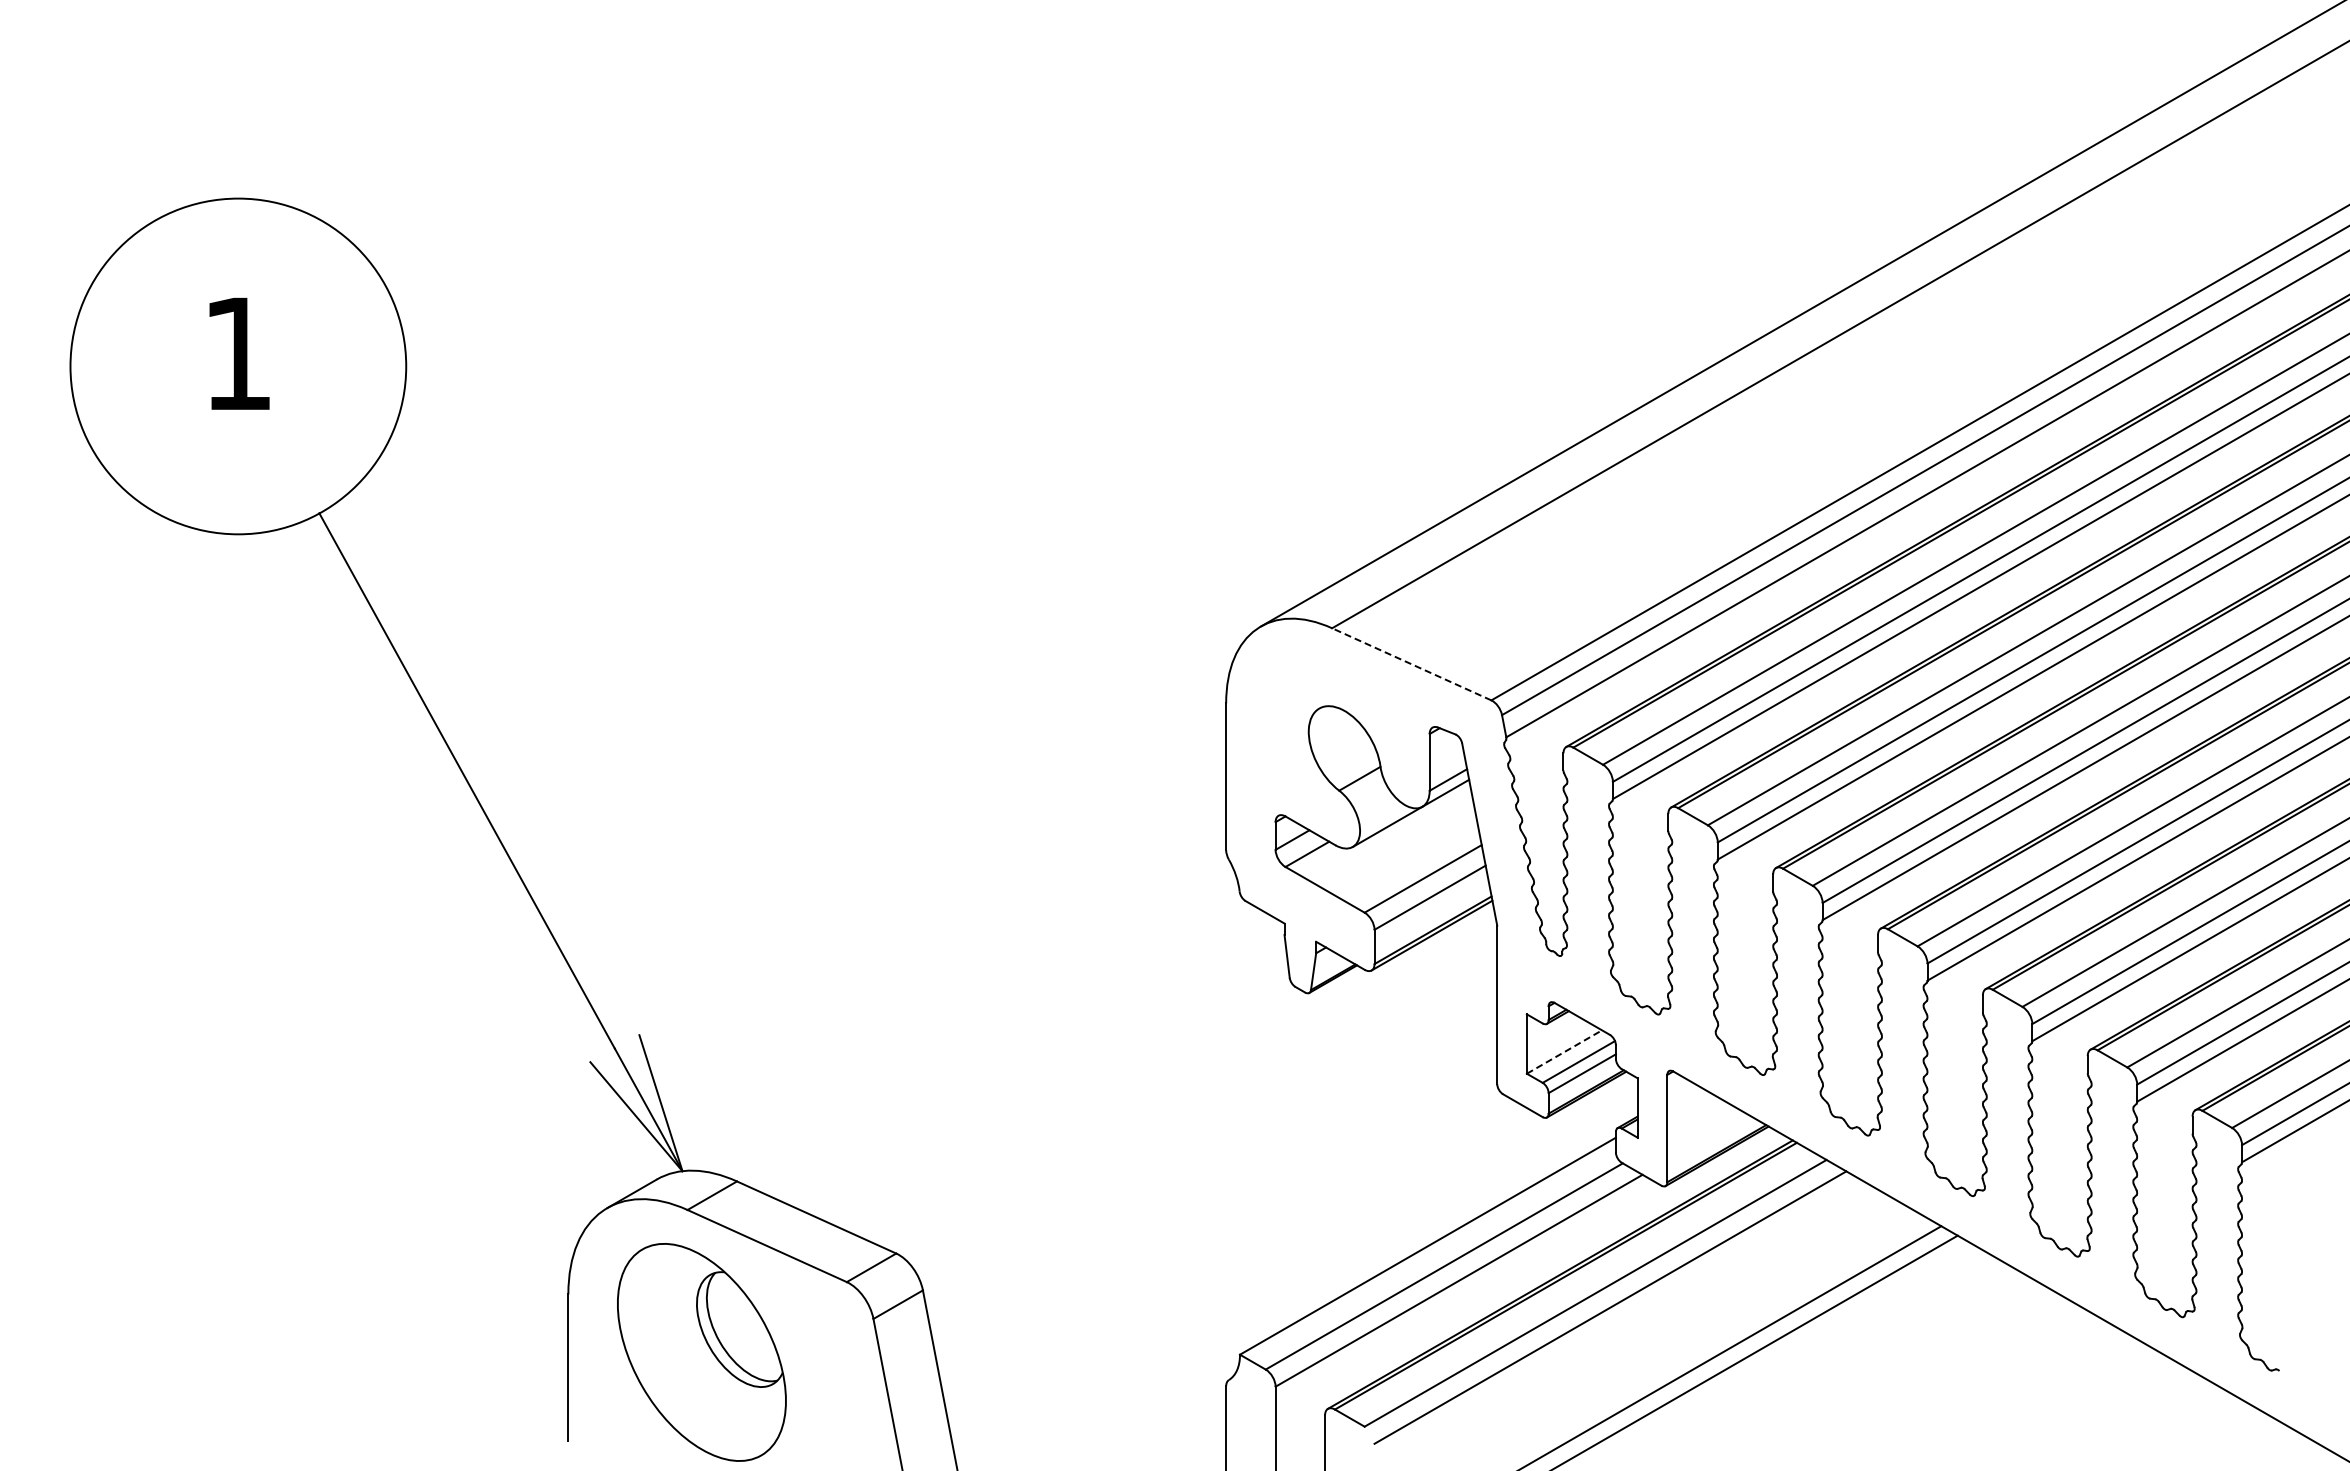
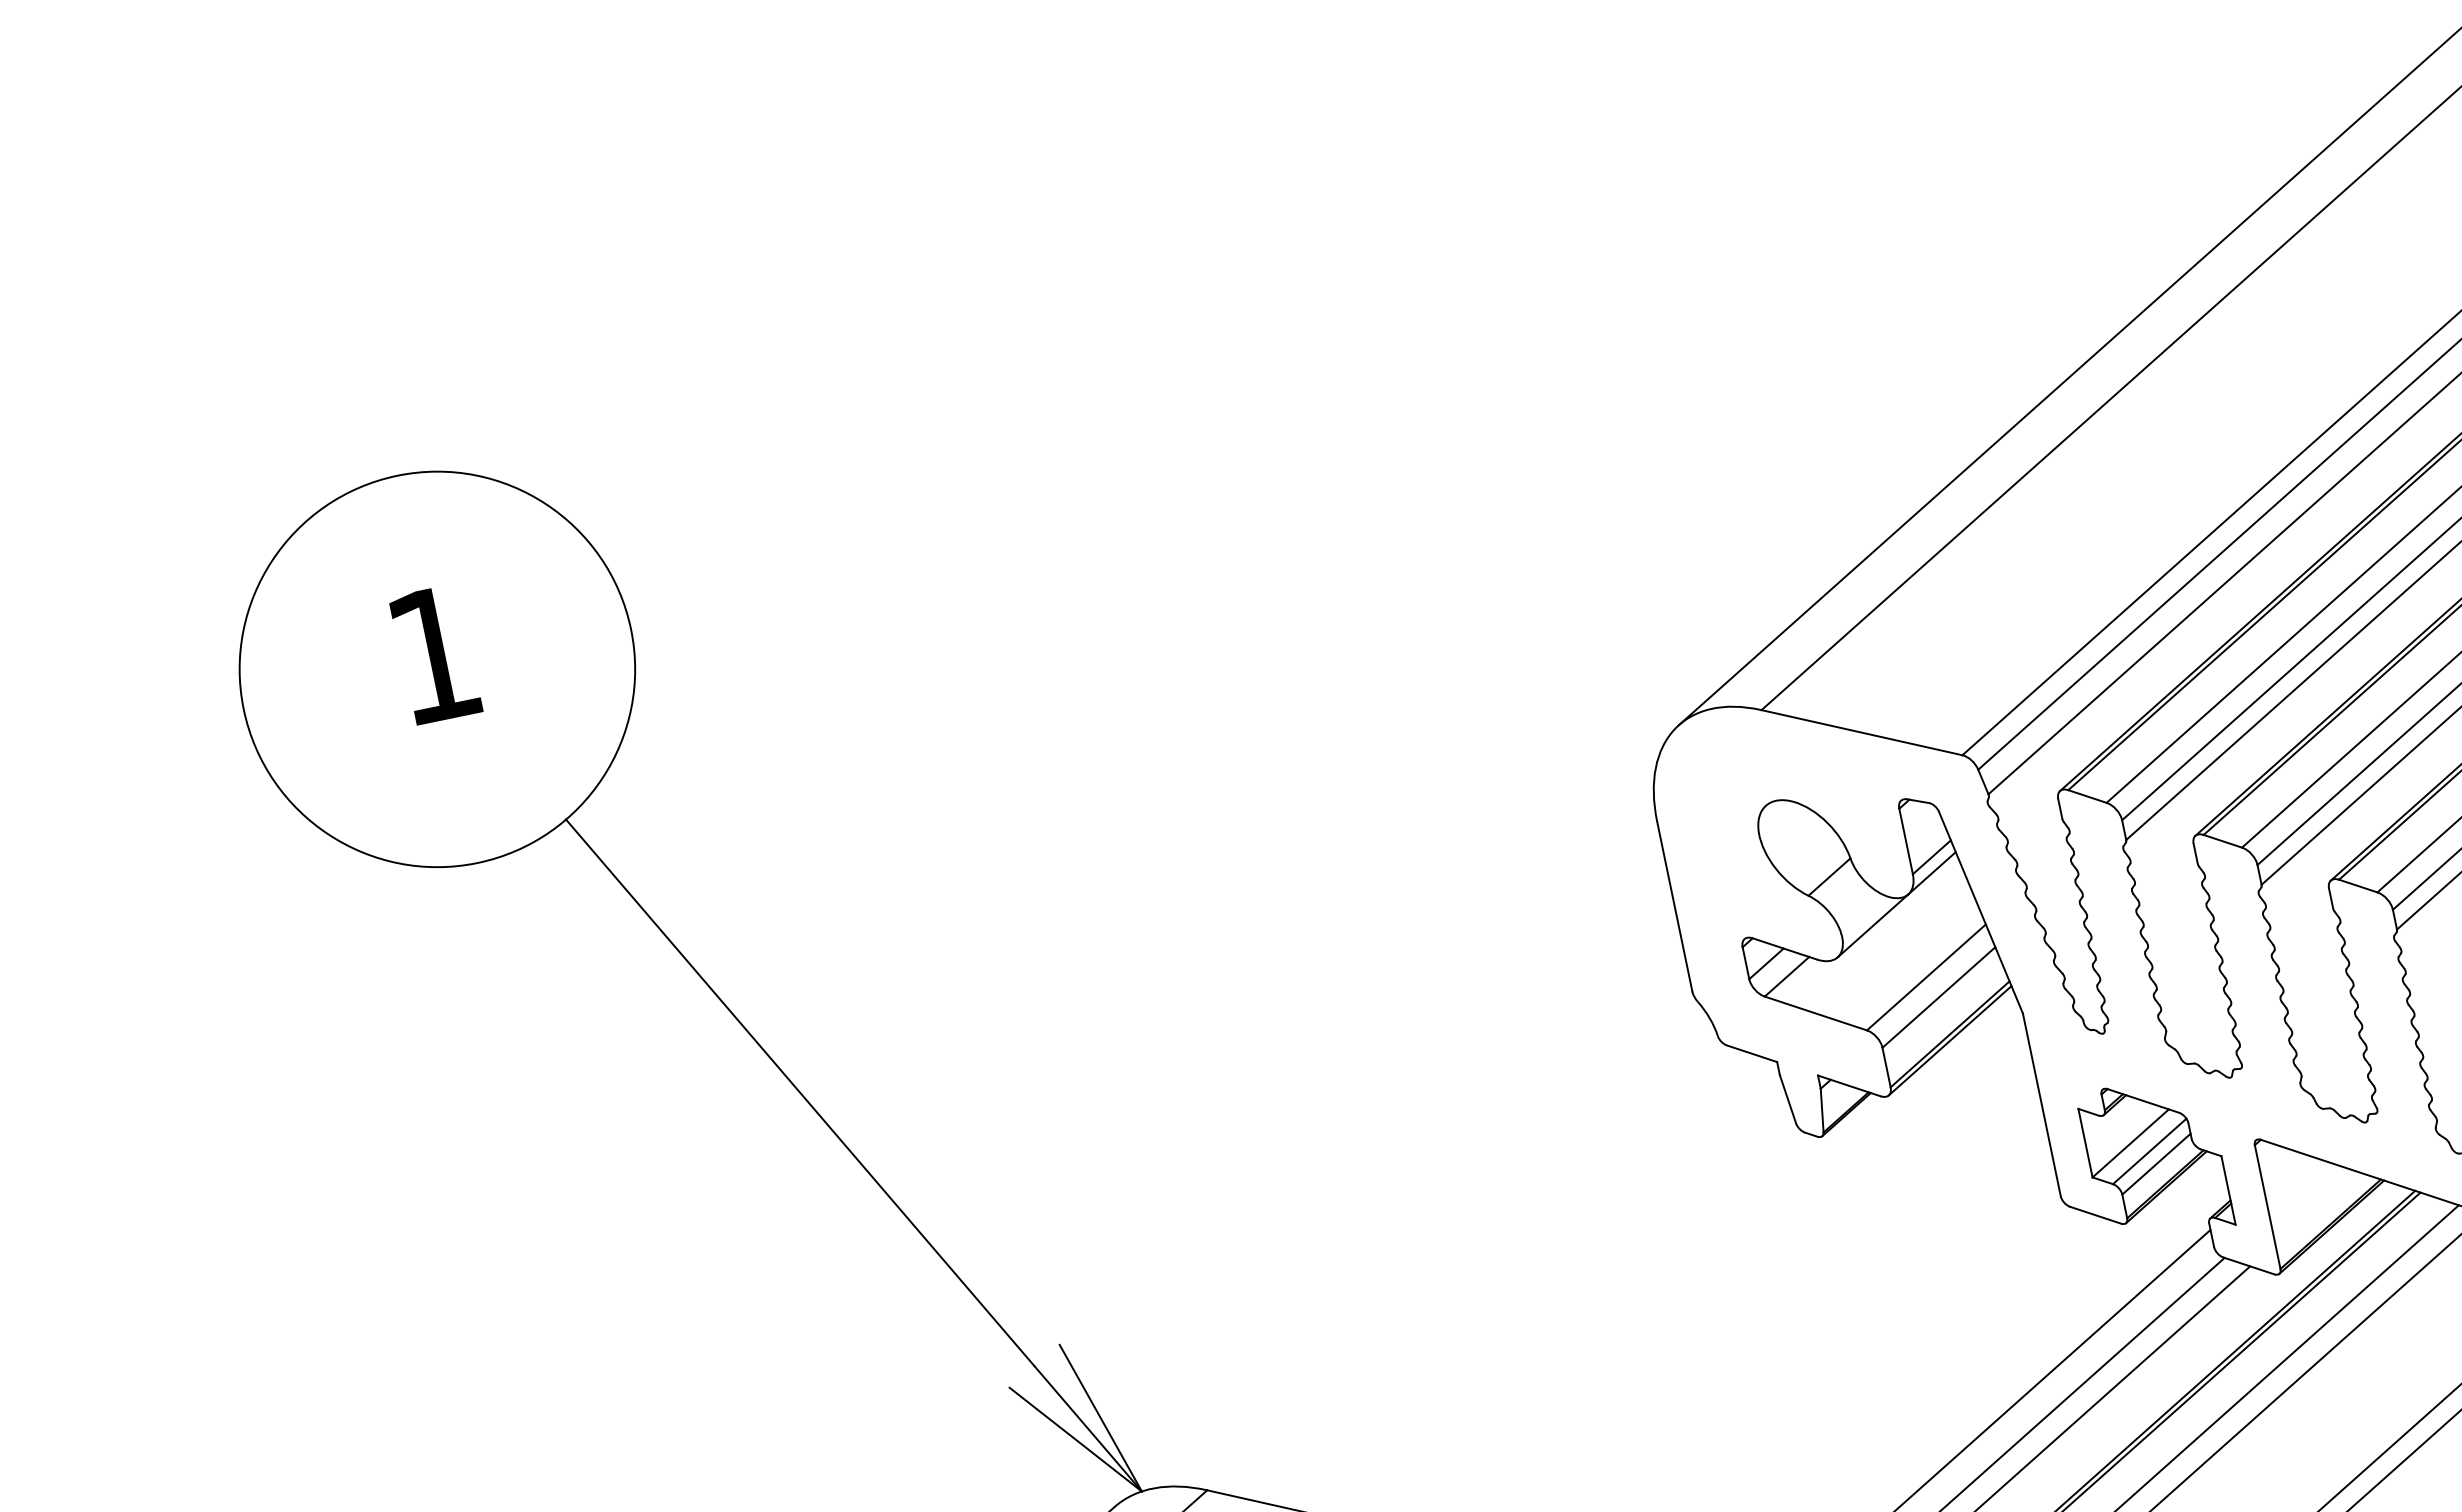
line: (1411, 664) -> (1861, 732), dashed -> solid
line: (1564, 1051) -> (2130, 1142), dashed -> solid

